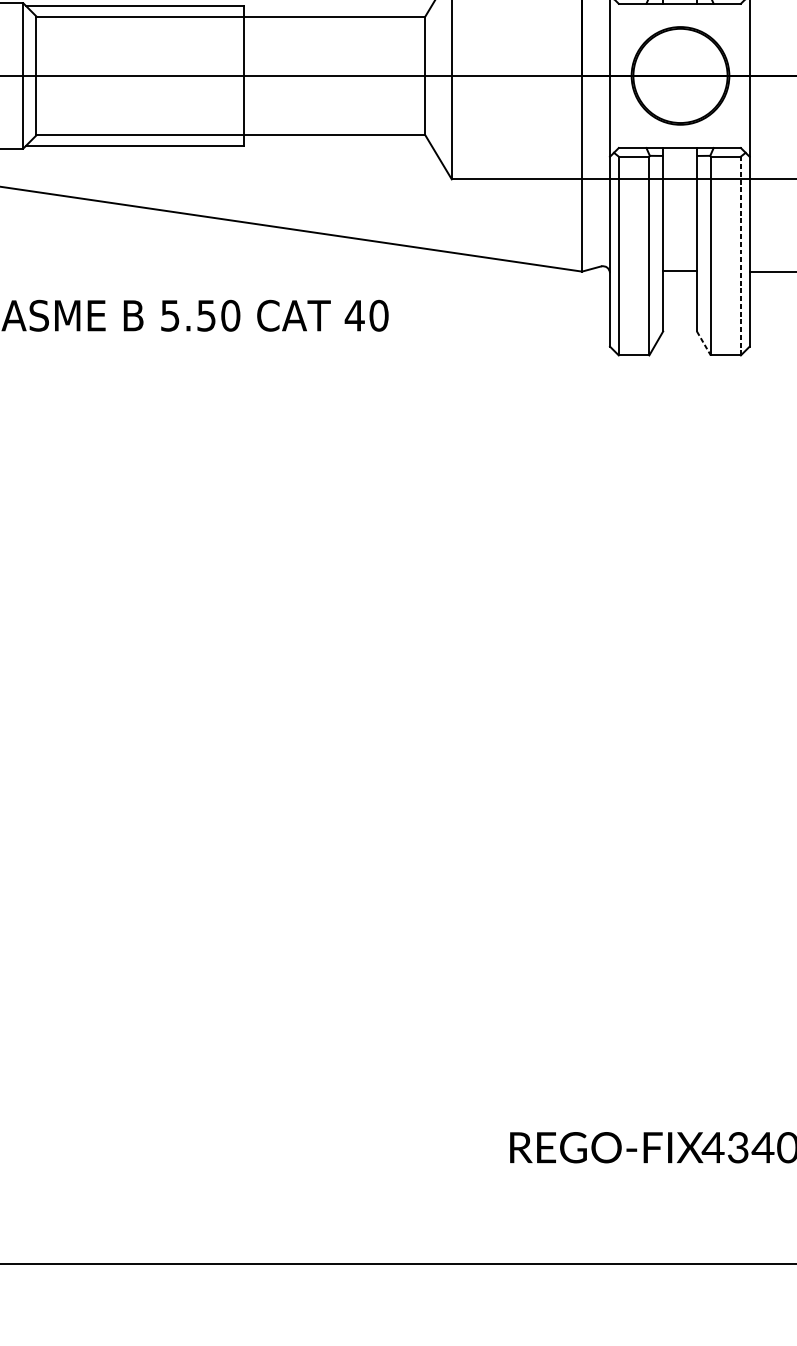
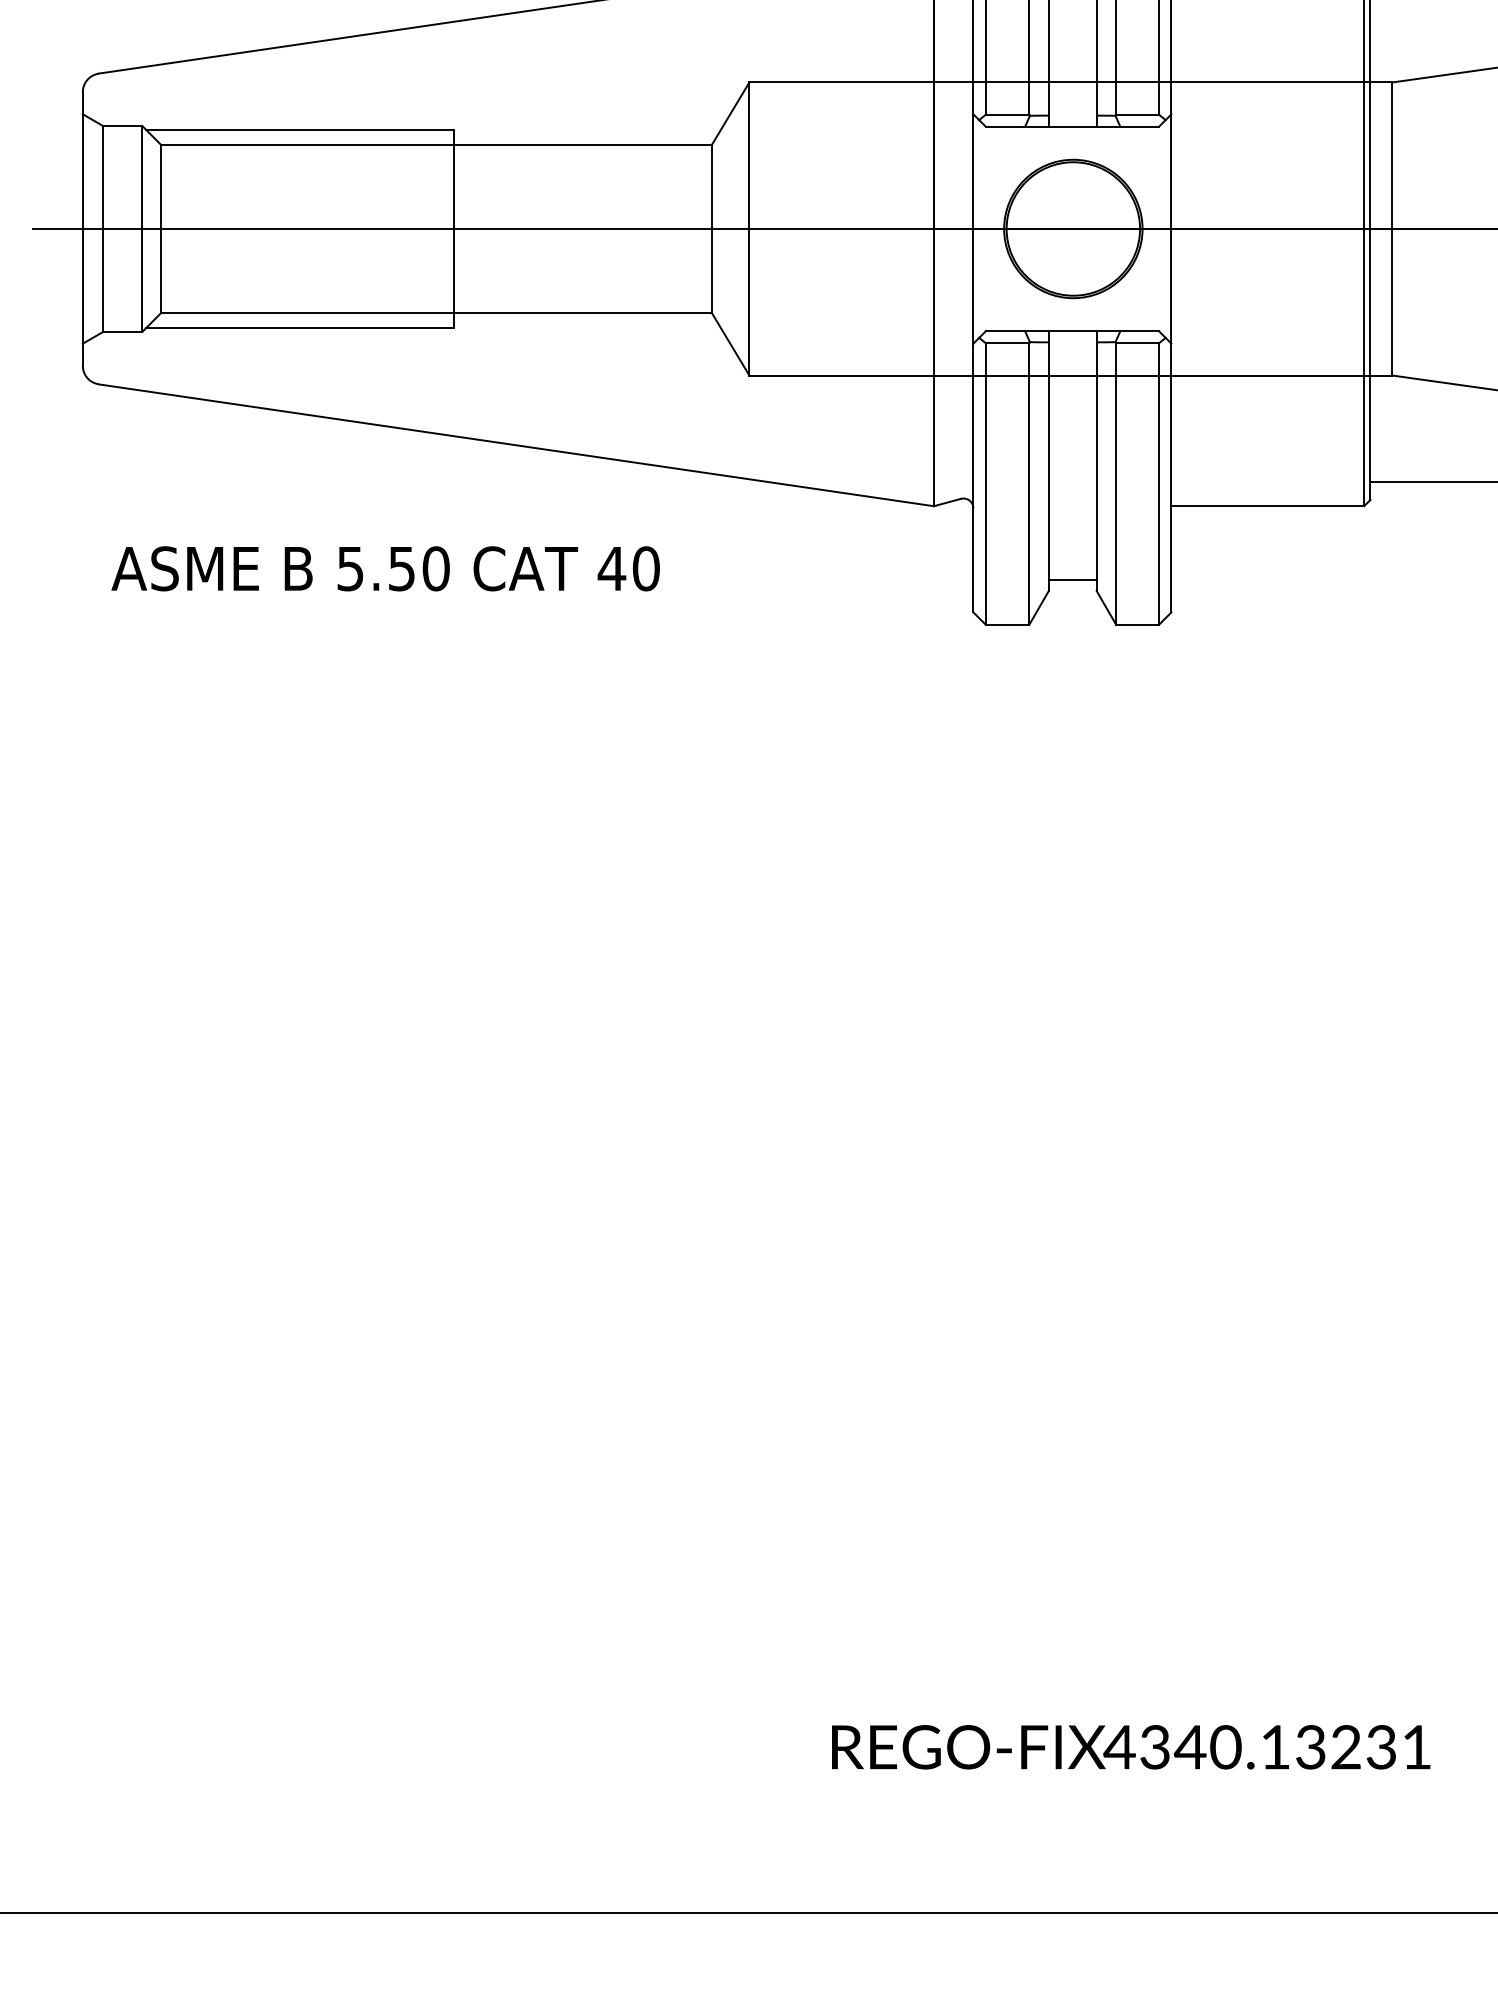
line: (740, 256) -> (1158, 484), dashed -> solid
line: (679, 271) -> (1072, 580), moved
line: (703, 343) -> (1106, 607), dashed -> solid

